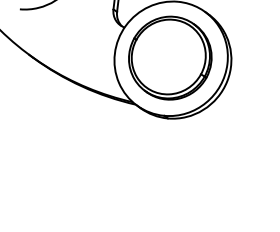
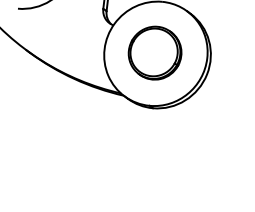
part: (169, 57) -> (154, 52), size x0.7

